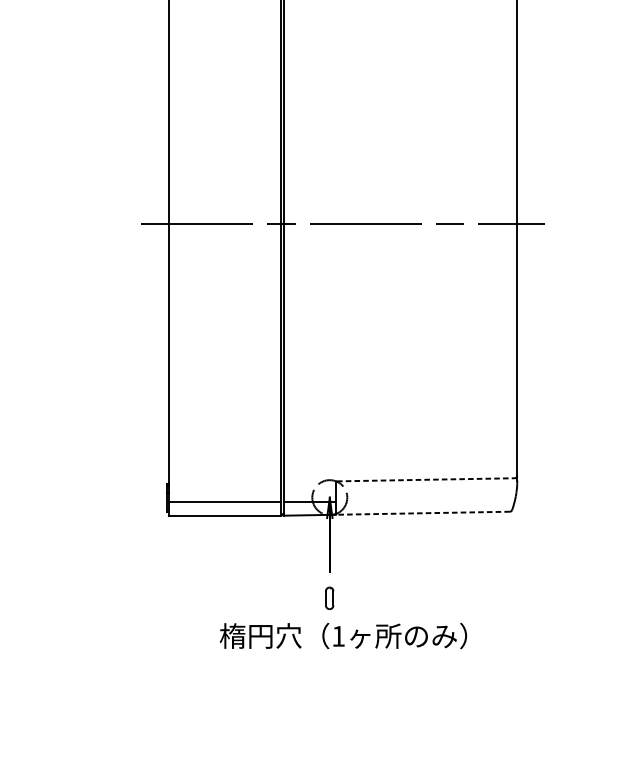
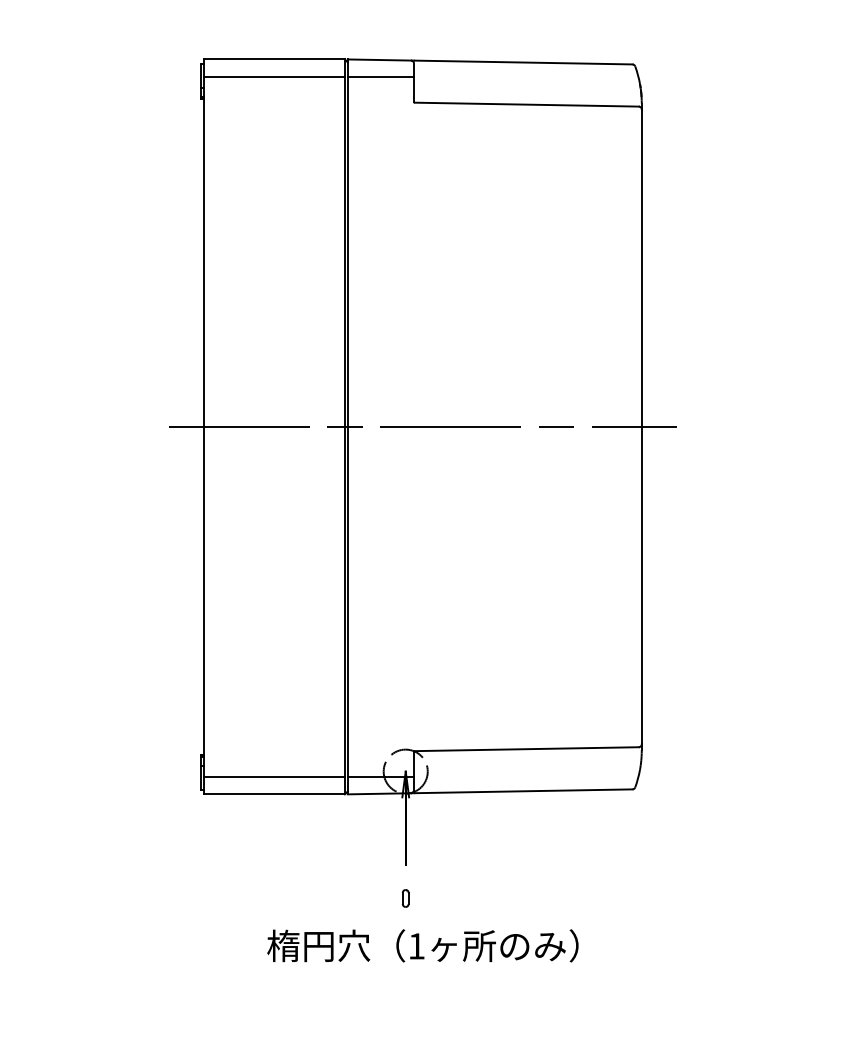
line: (426, 480) -> (527, 749), dashed -> solid
line: (423, 513) -> (523, 791), dashed -> solid
part: (329, 598) -> (405, 898), size x0.62

